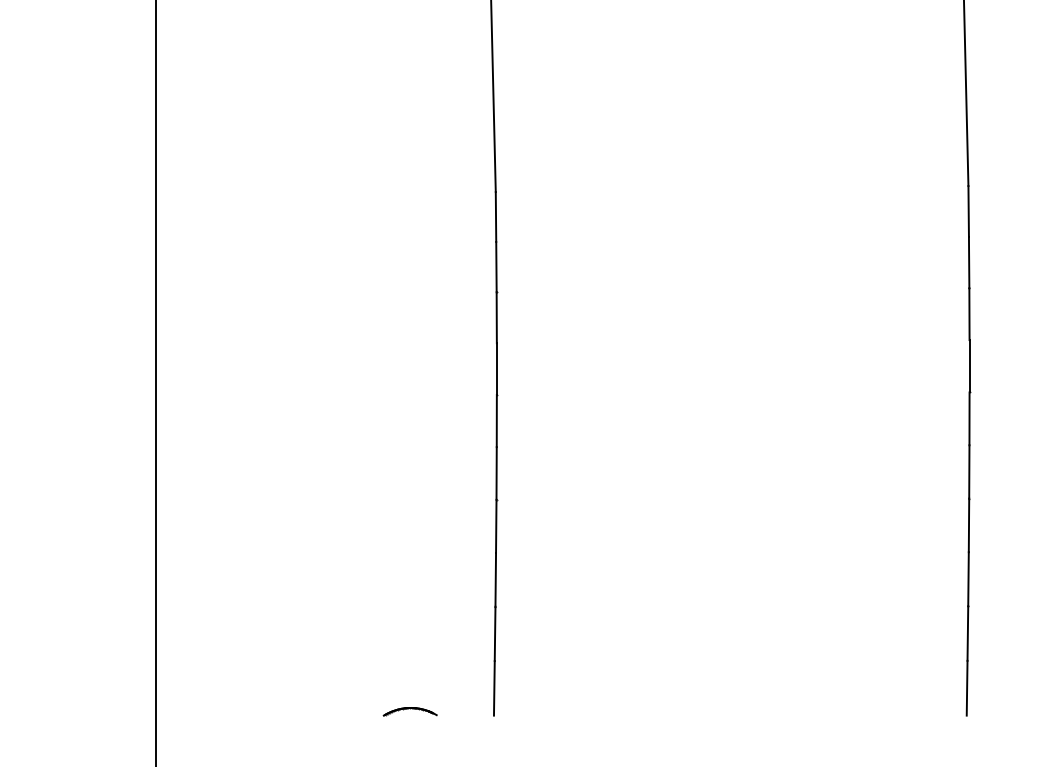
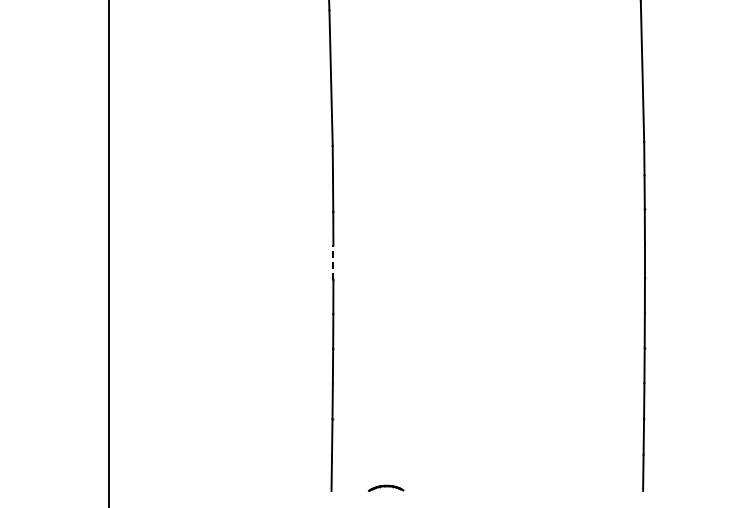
line: (496, 369) -> (333, 262), solid -> dashed
part: (408, 710) -> (385, 487), moved

